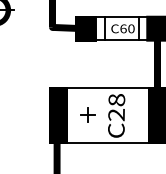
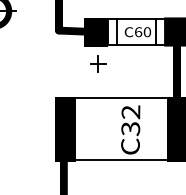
text: (116, 107) -> (130, 120), C28 -> C32
part: (87, 114) -> (98, 63), moved

